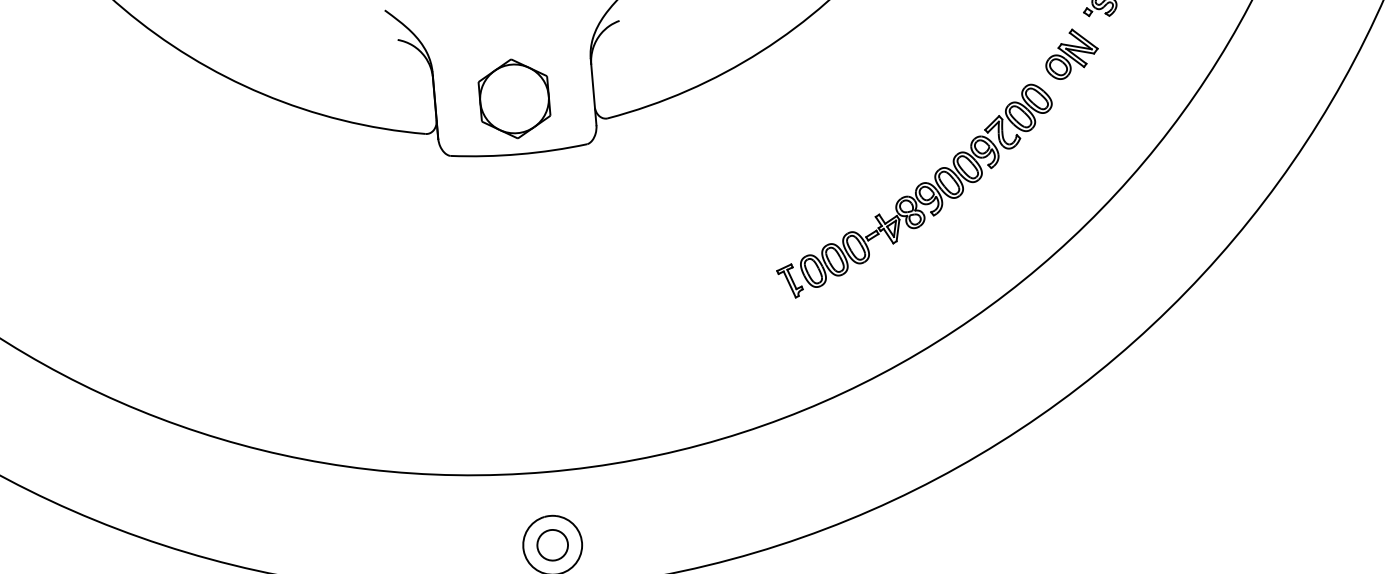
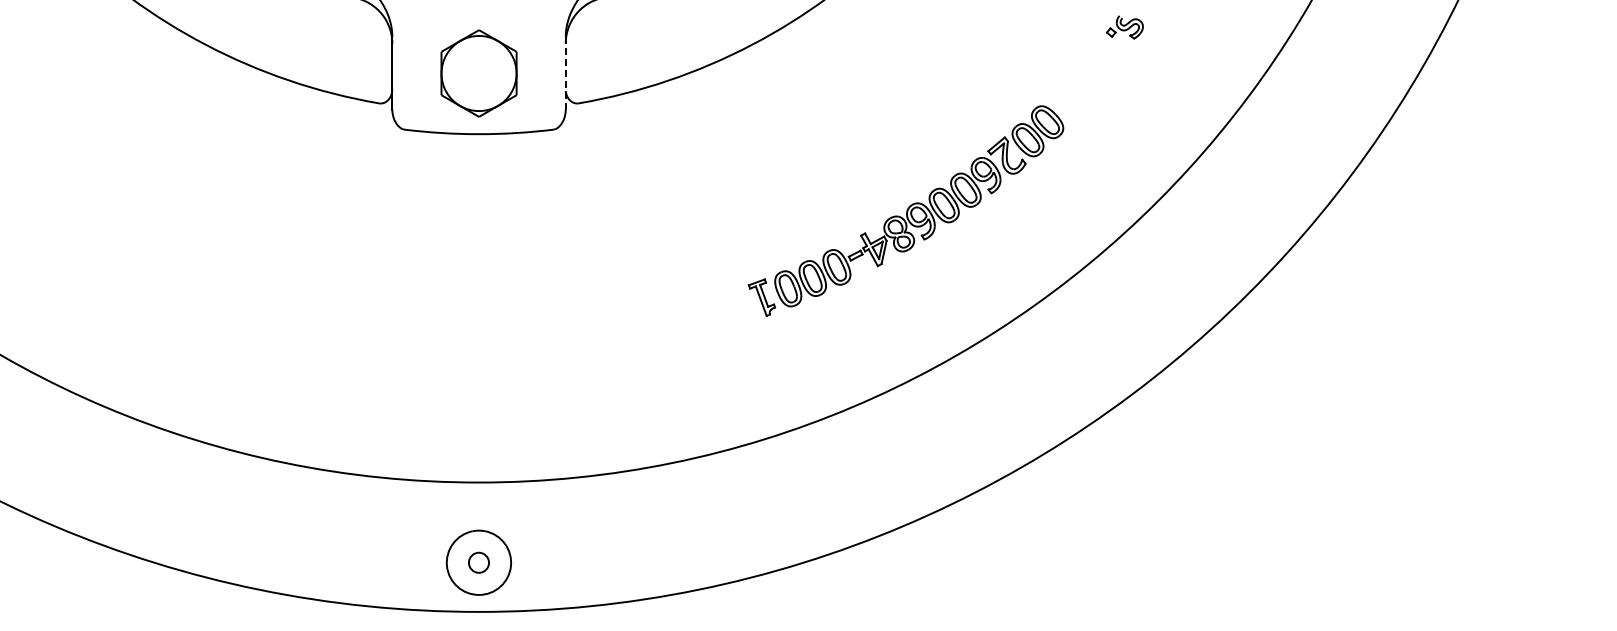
part: (1071, 53) -> (1089, 76), removed
line: (593, 92) -> (565, 73), solid -> dashed
circle: (552, 545) -> (478, 562), size x0.6

